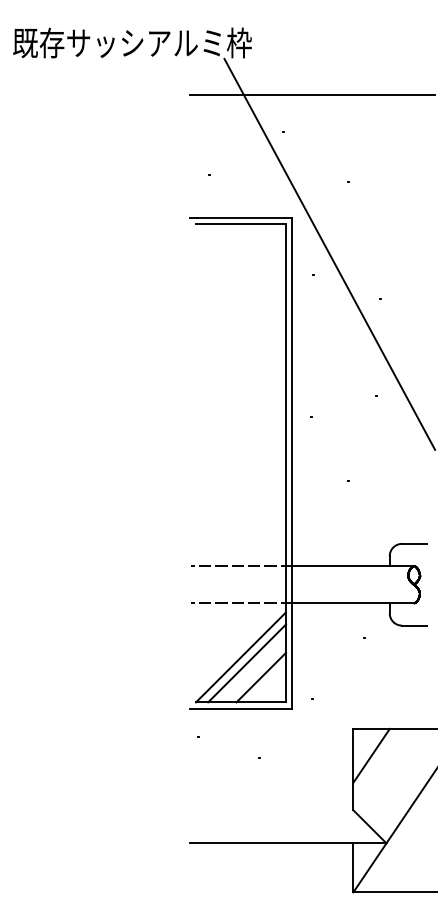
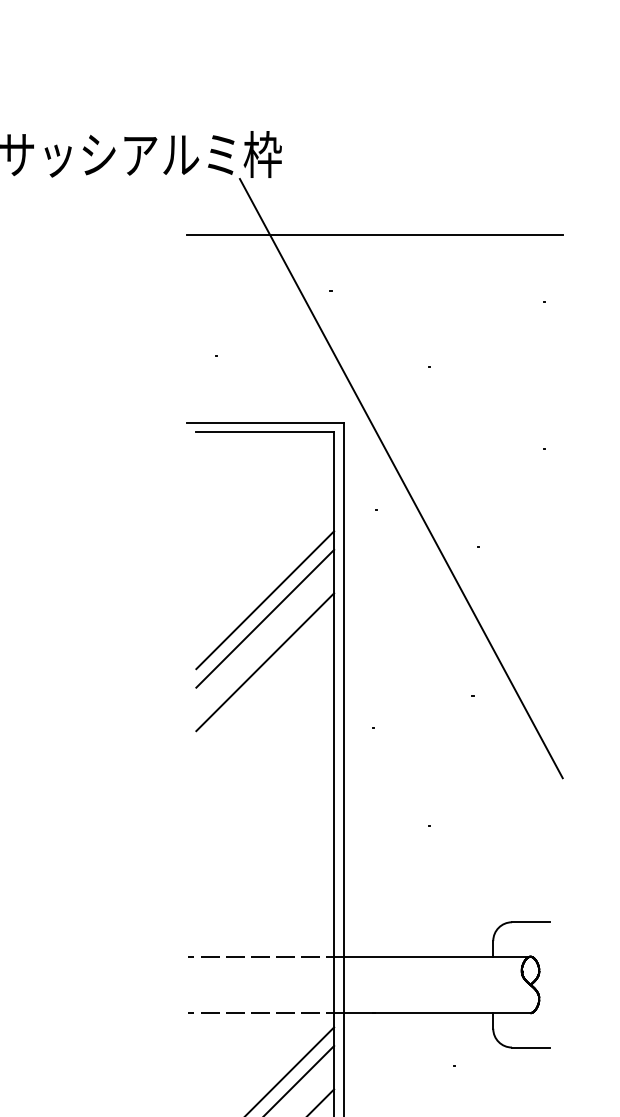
line: (240, 333) -> (264, 599), added
line: (240, 345) -> (264, 618), added
line: (240, 374) -> (264, 662), added

